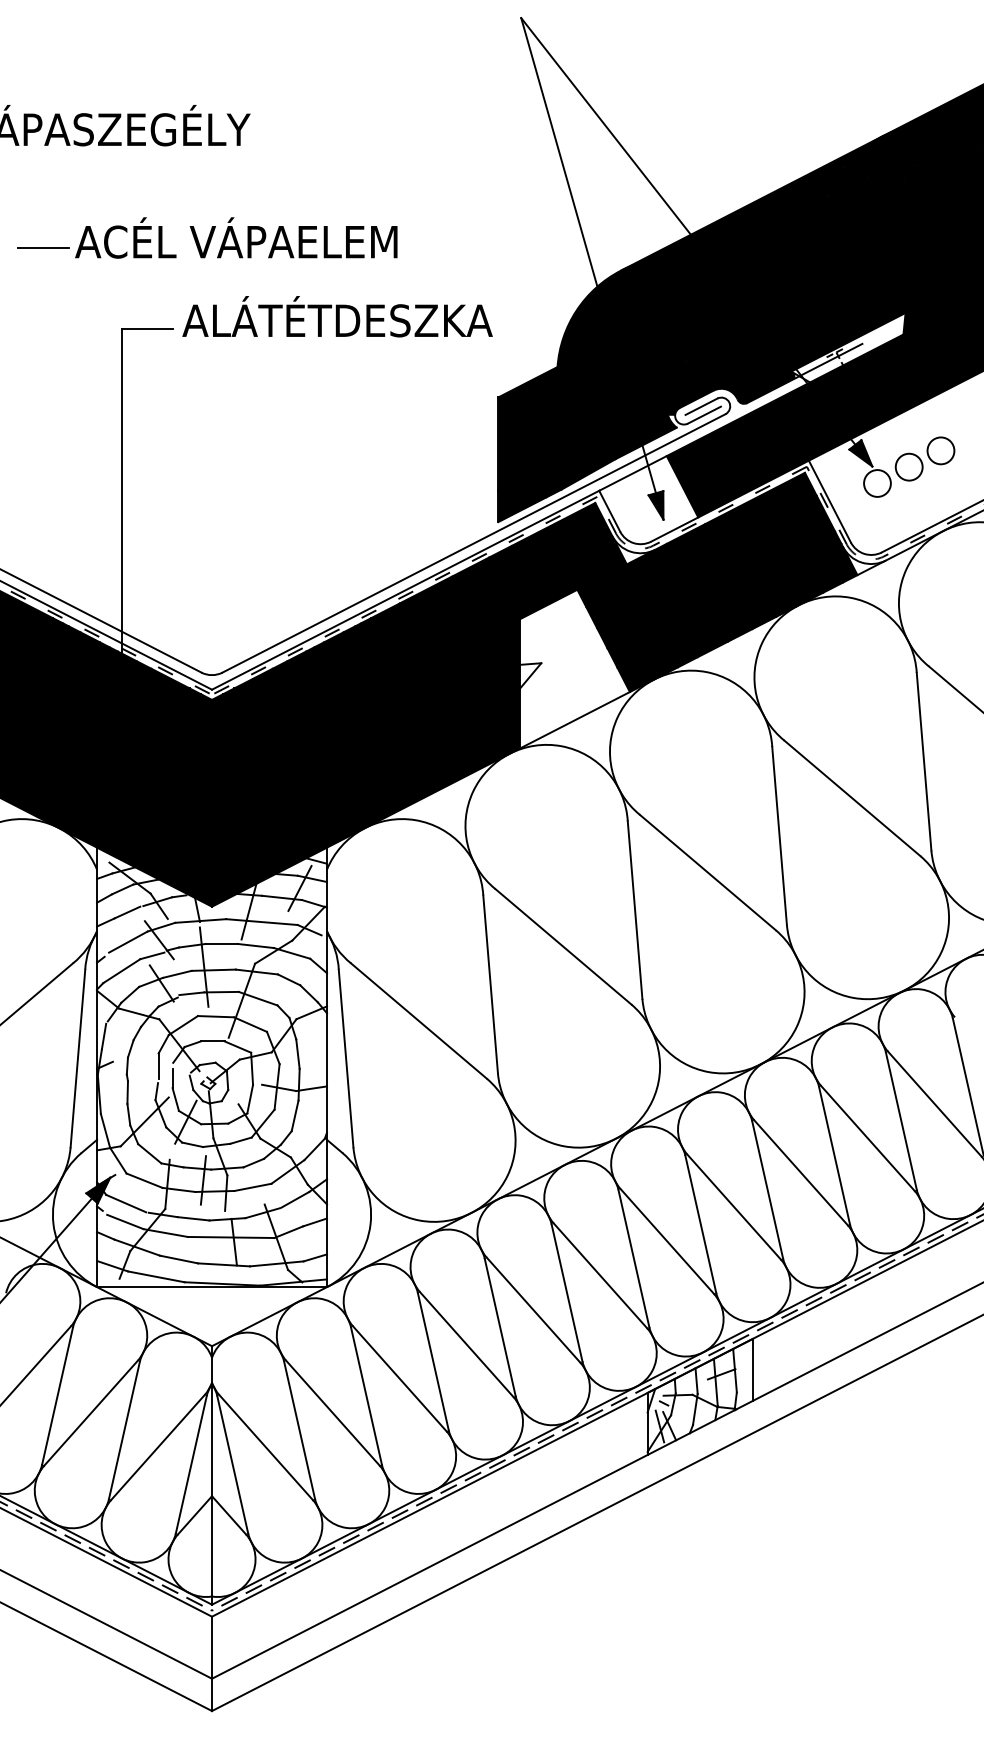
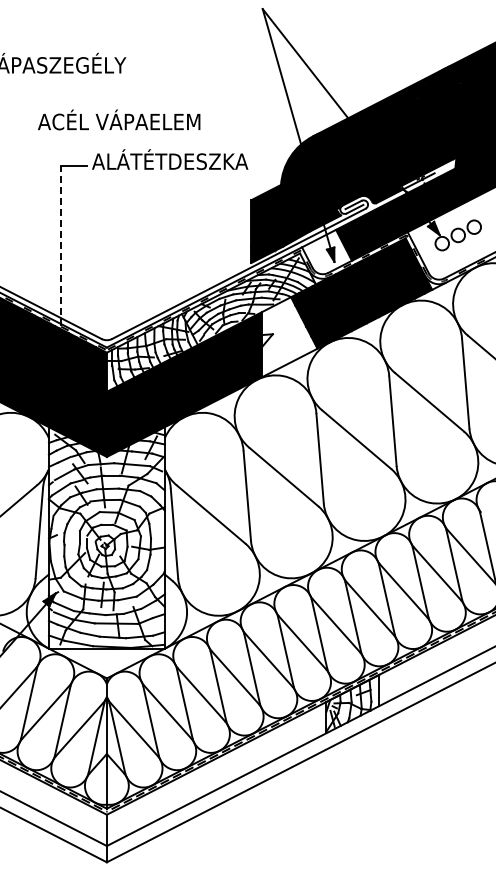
line: (42, 249) -> (21, 125), removed
line: (121, 499) -> (61, 251), solid -> dashed
fill: (417, 639) -> (210, 322), removed

